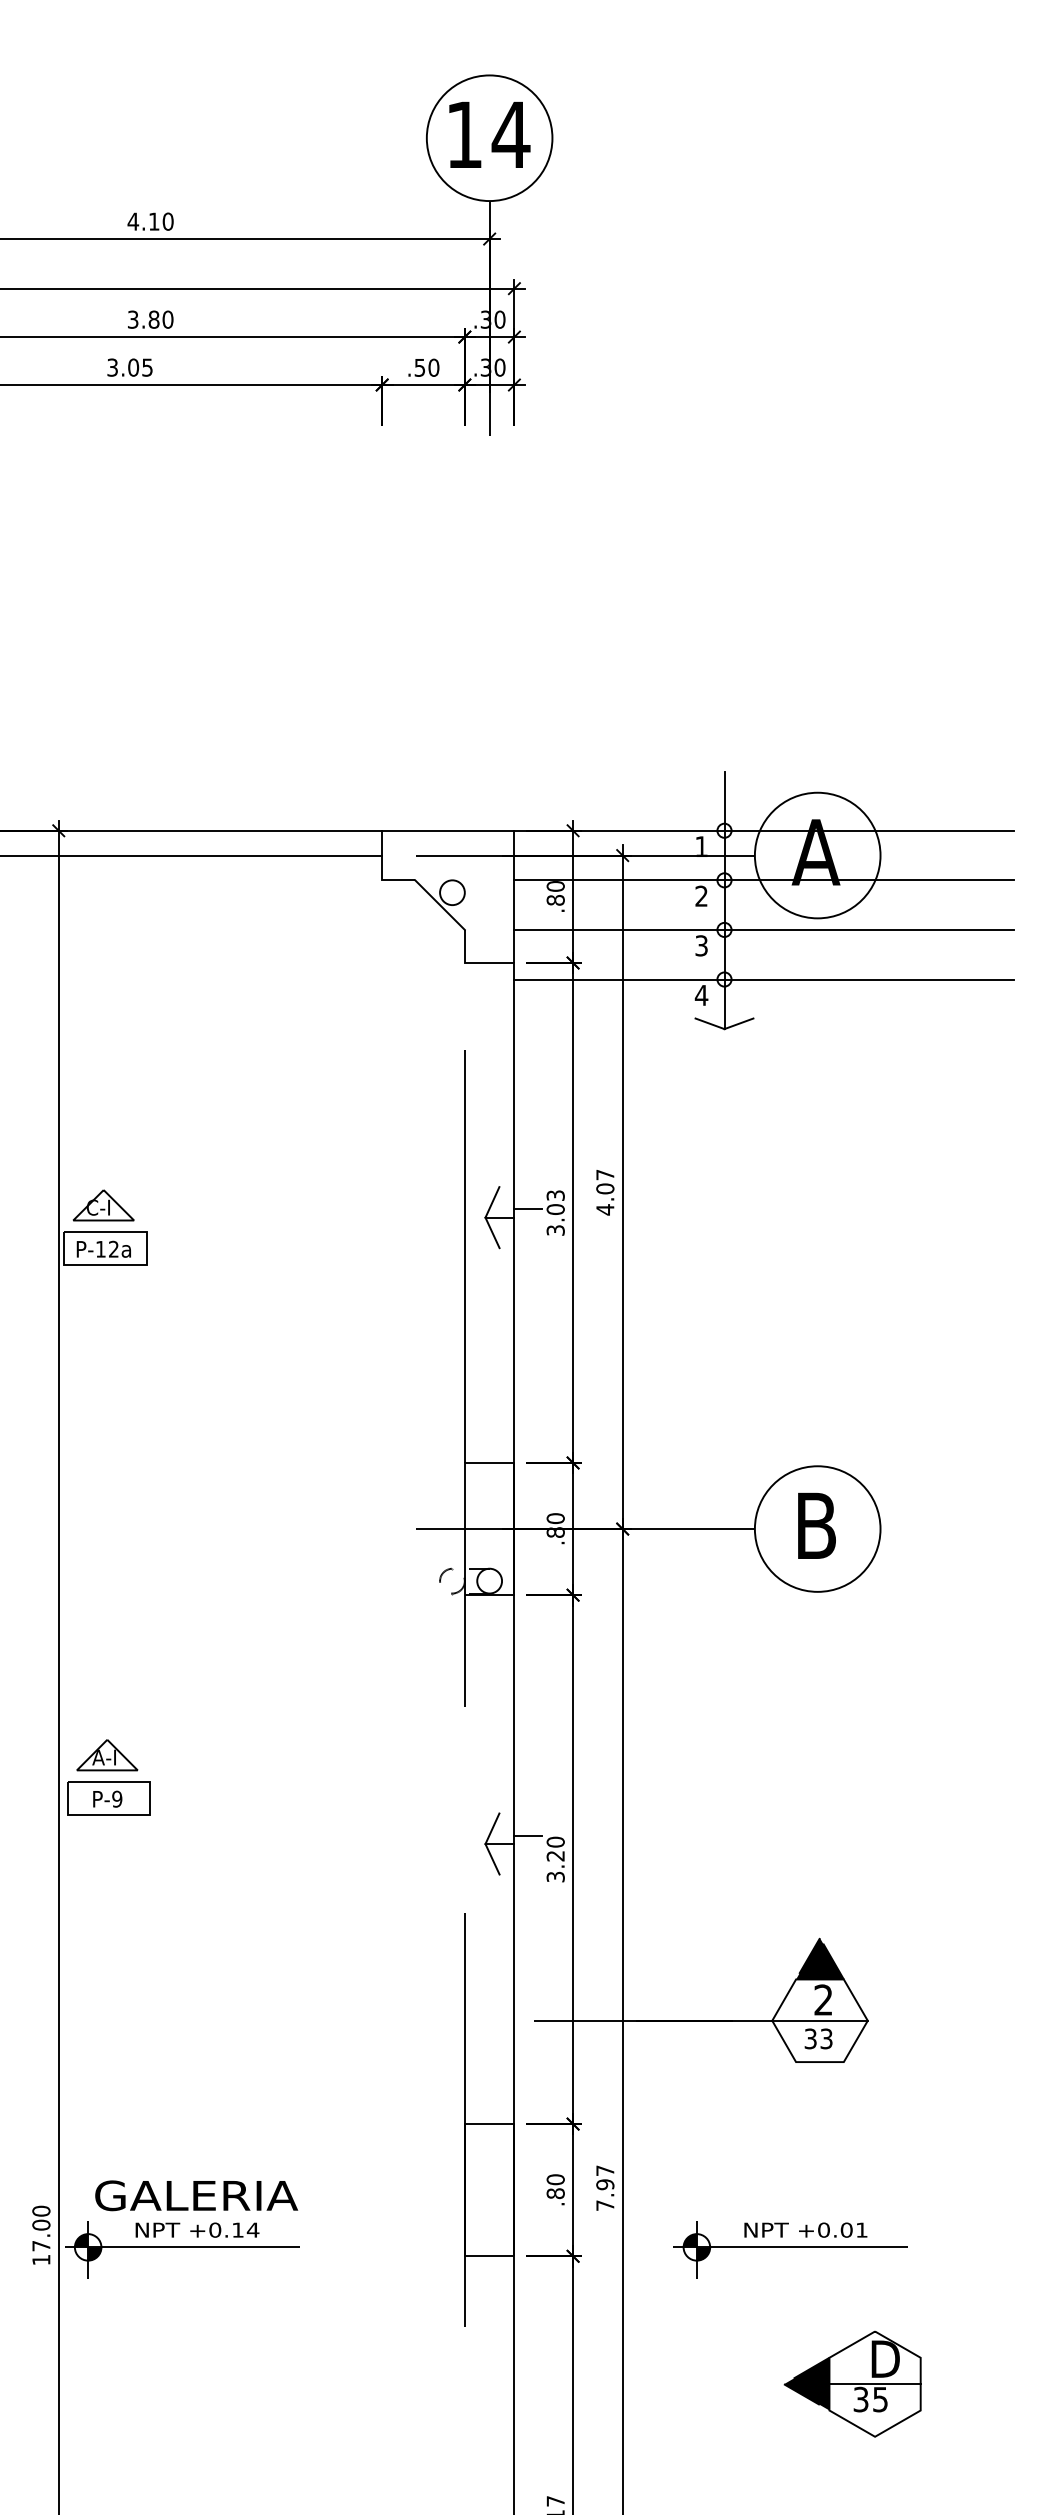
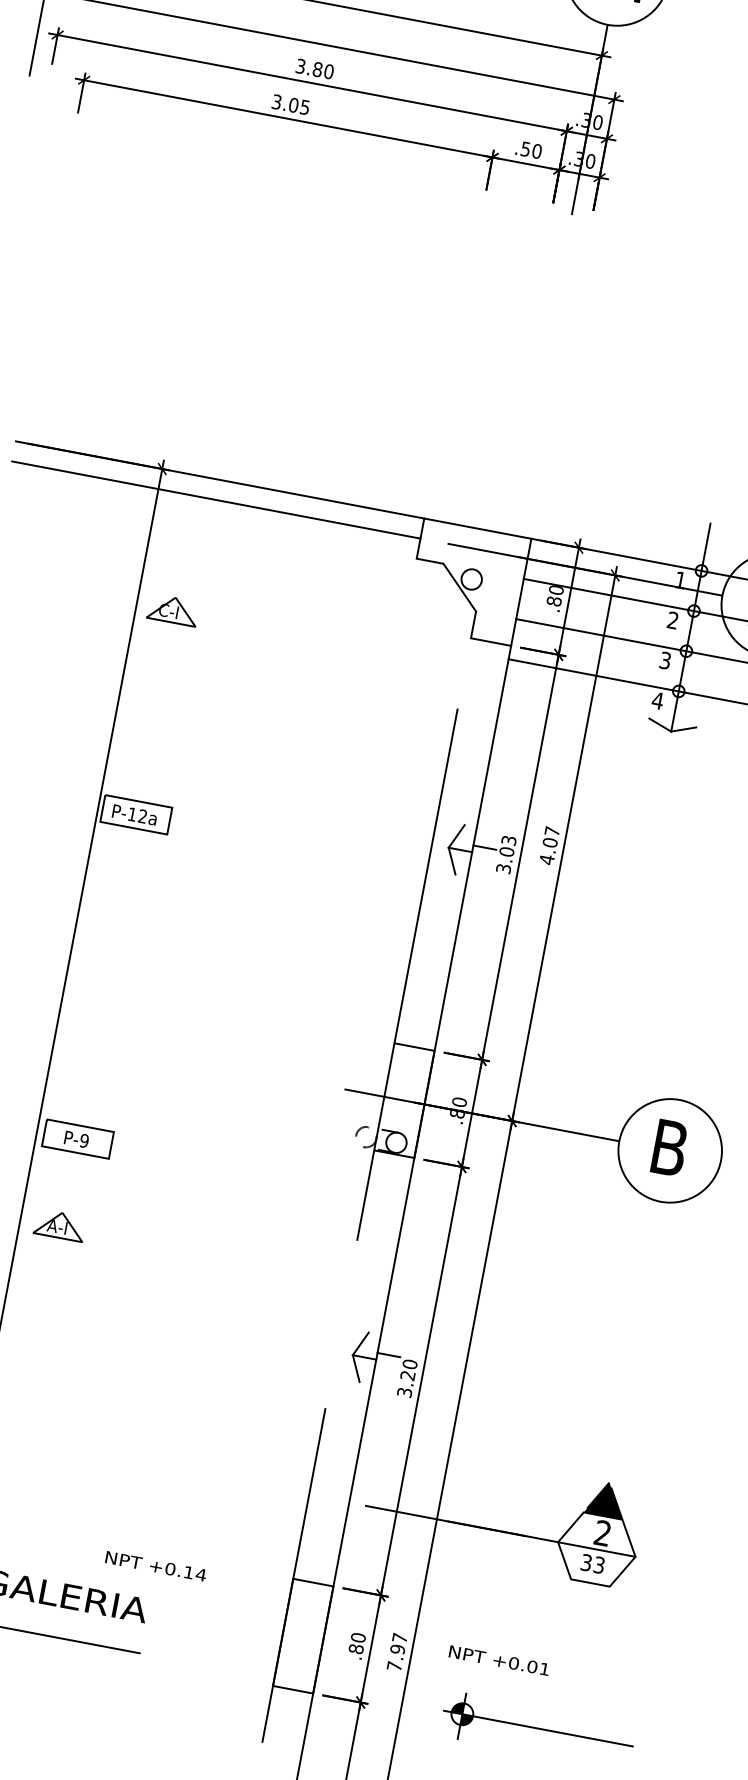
part: (103, 1205) -> (173, 610), moved
part: (108, 1798) -> (77, 1139), moved
text: (197, 2229) -> (156, 1565), moved
text: (805, 2229) -> (499, 1660), moved

